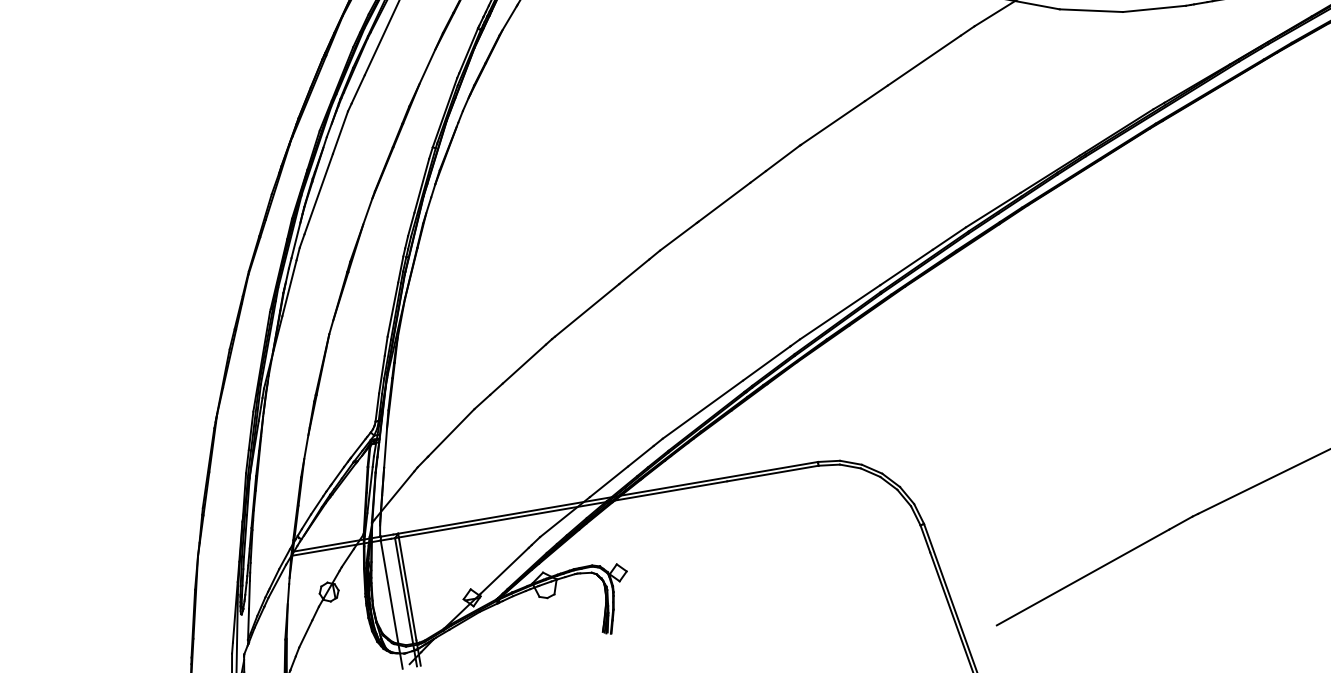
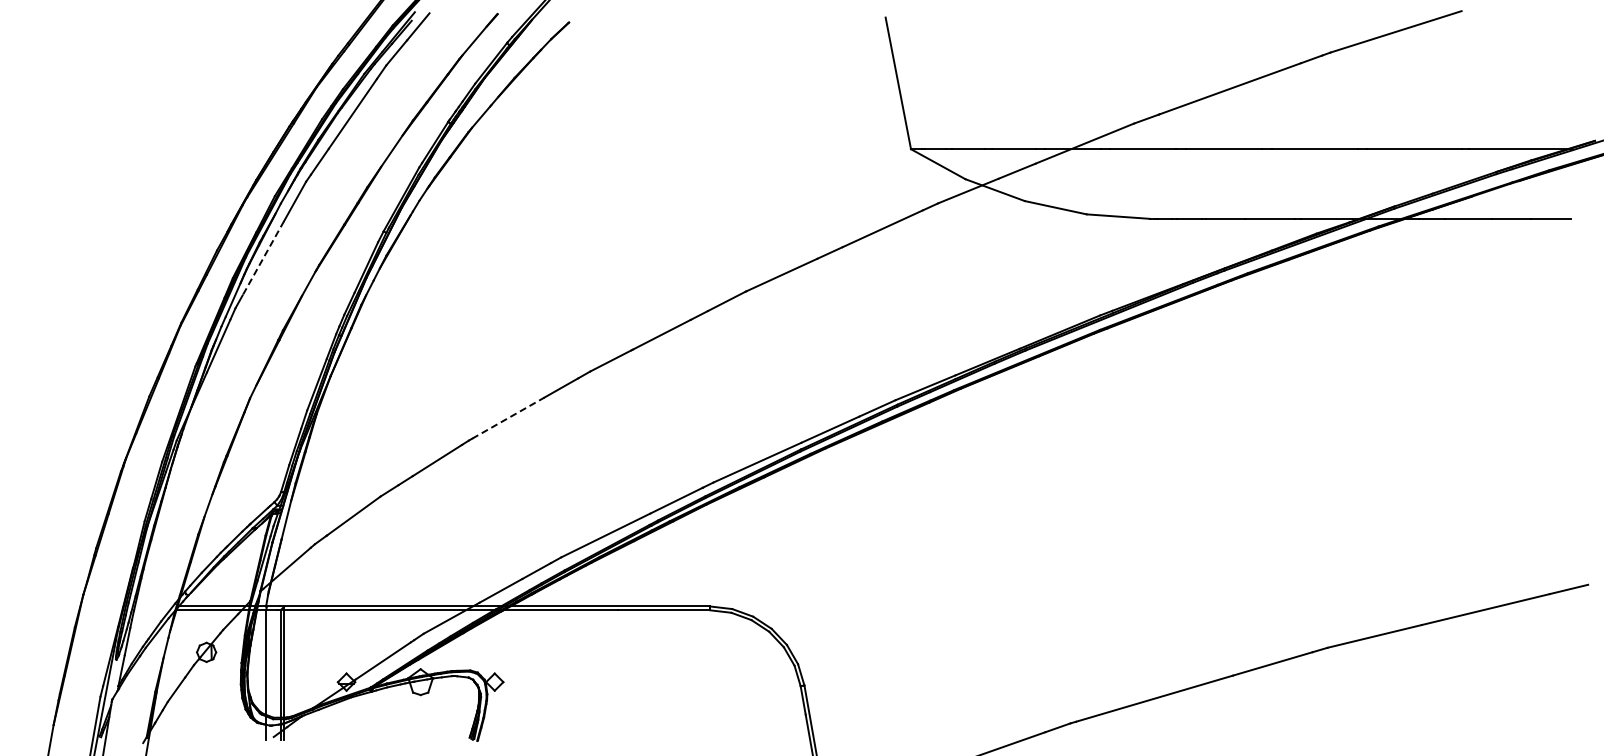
line: (318, 194) -> (263, 258), solid -> dashed
line: (587, 310) -> (508, 418), solid -> dashed

